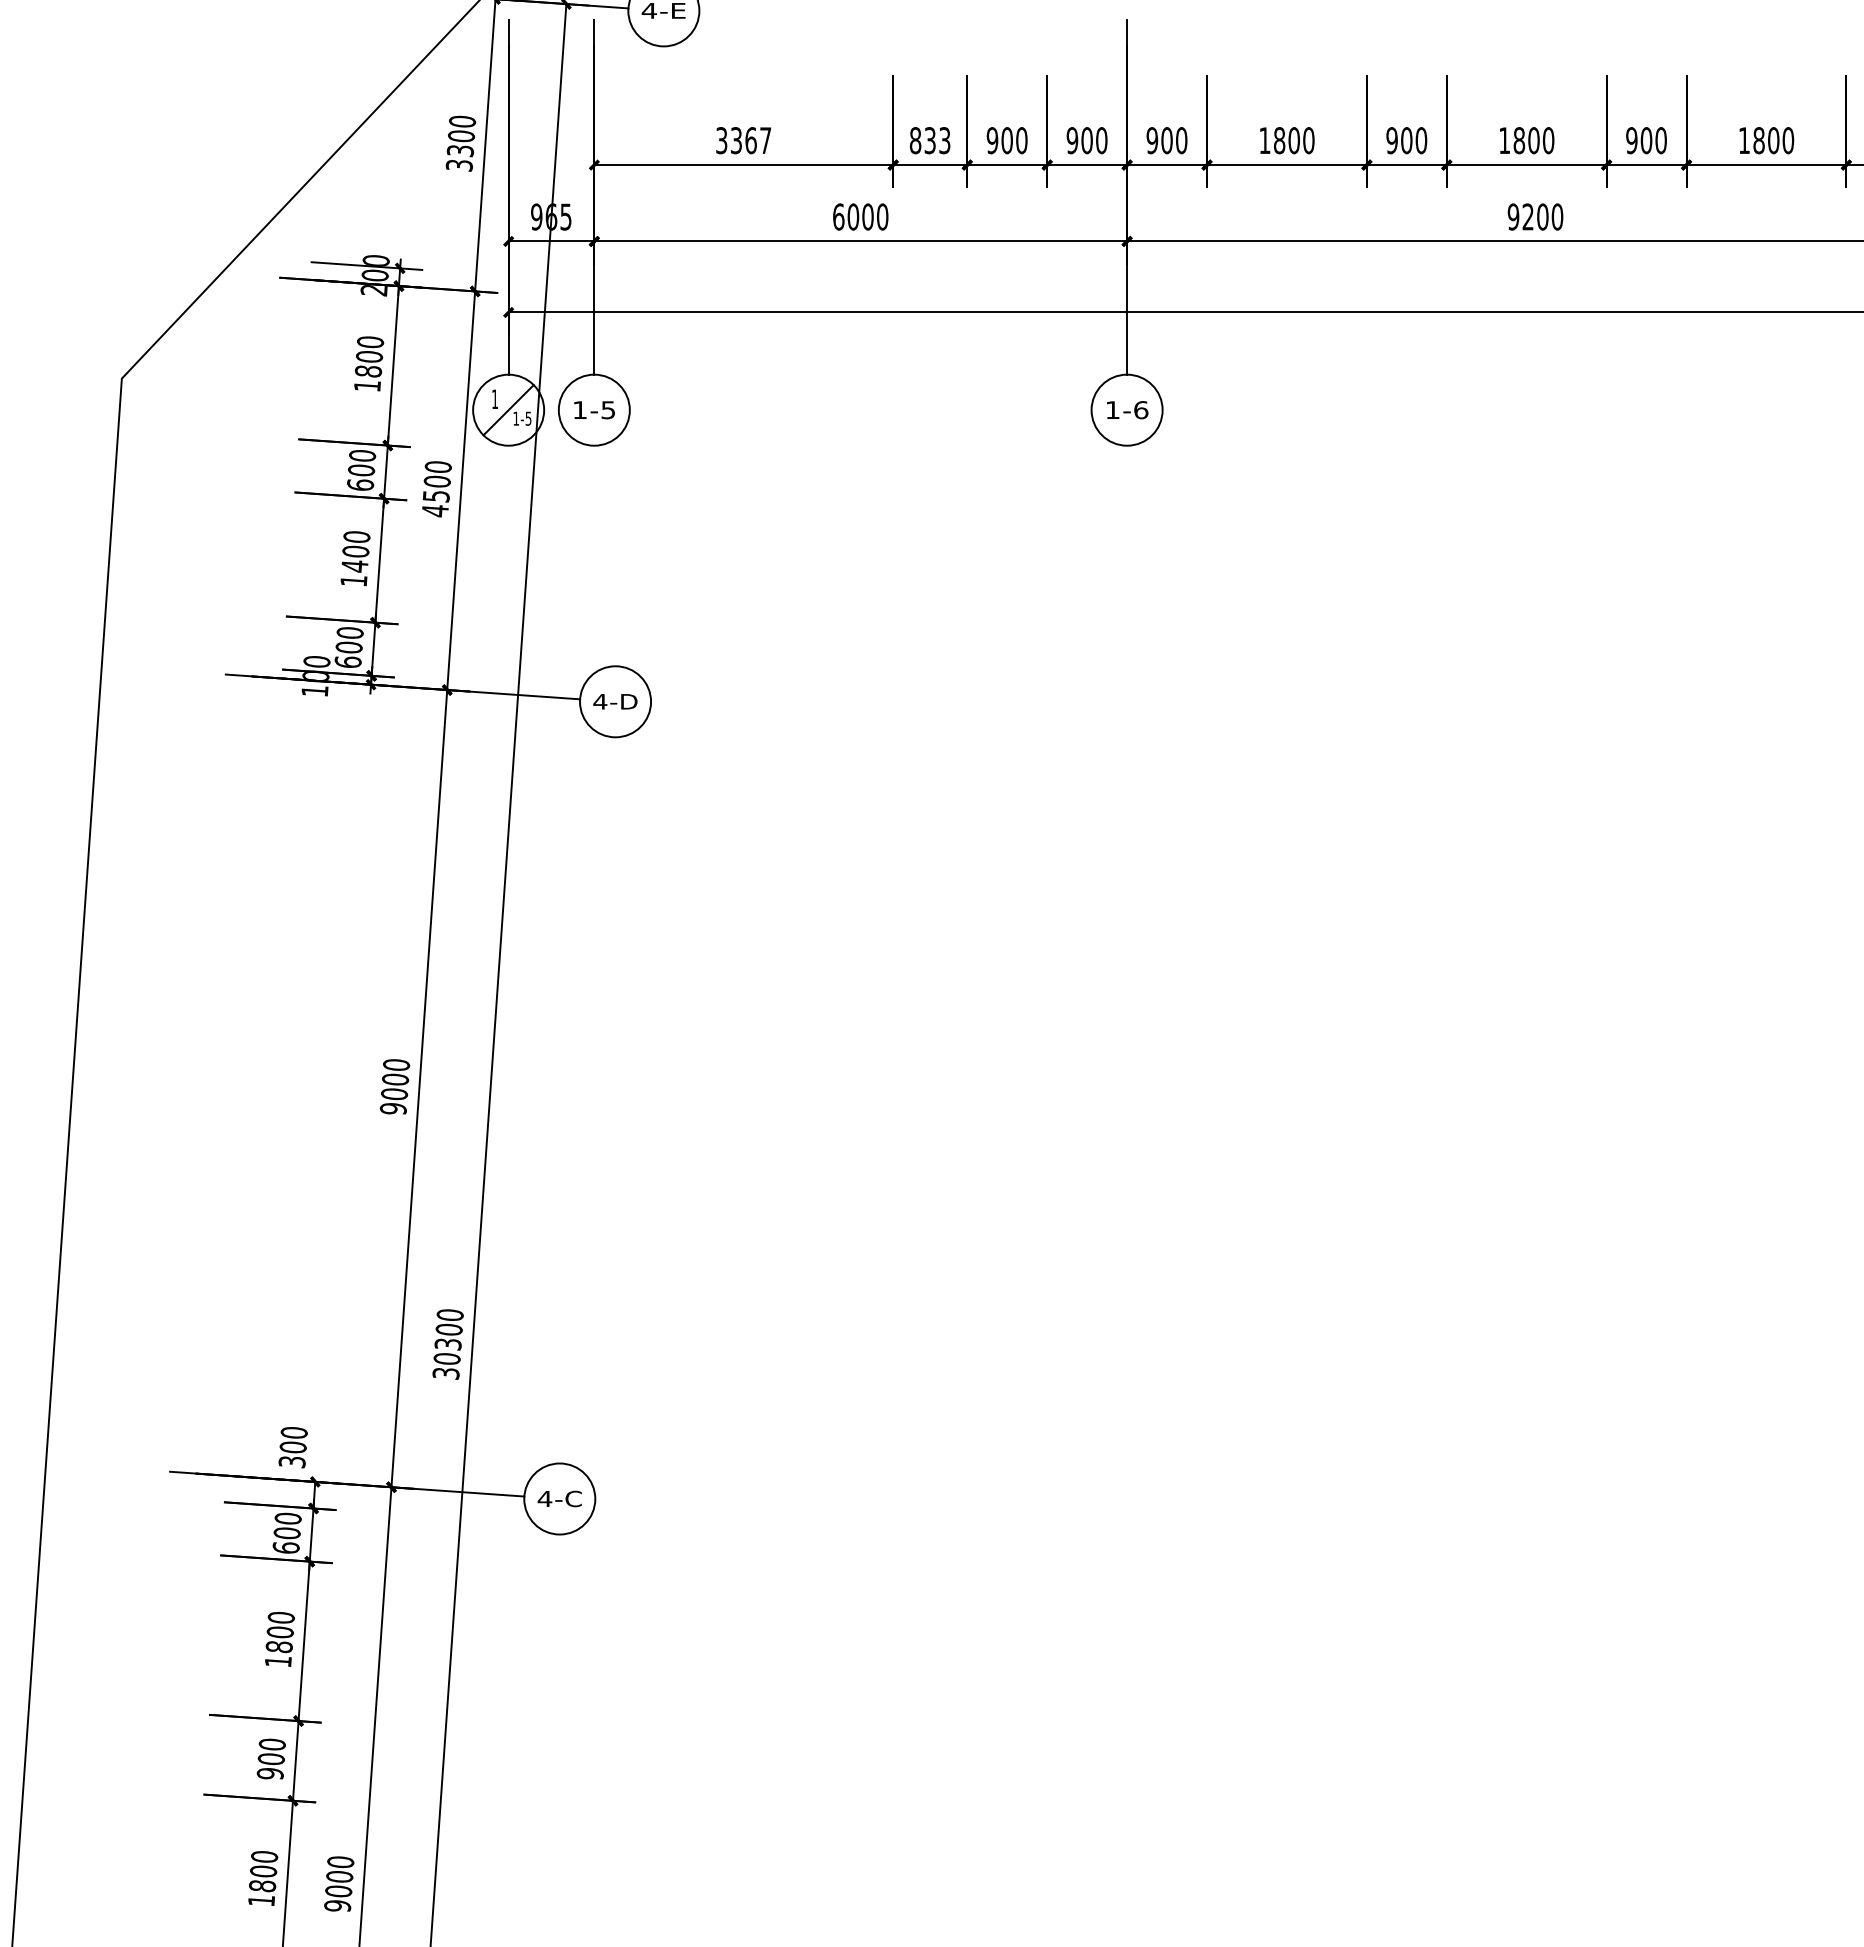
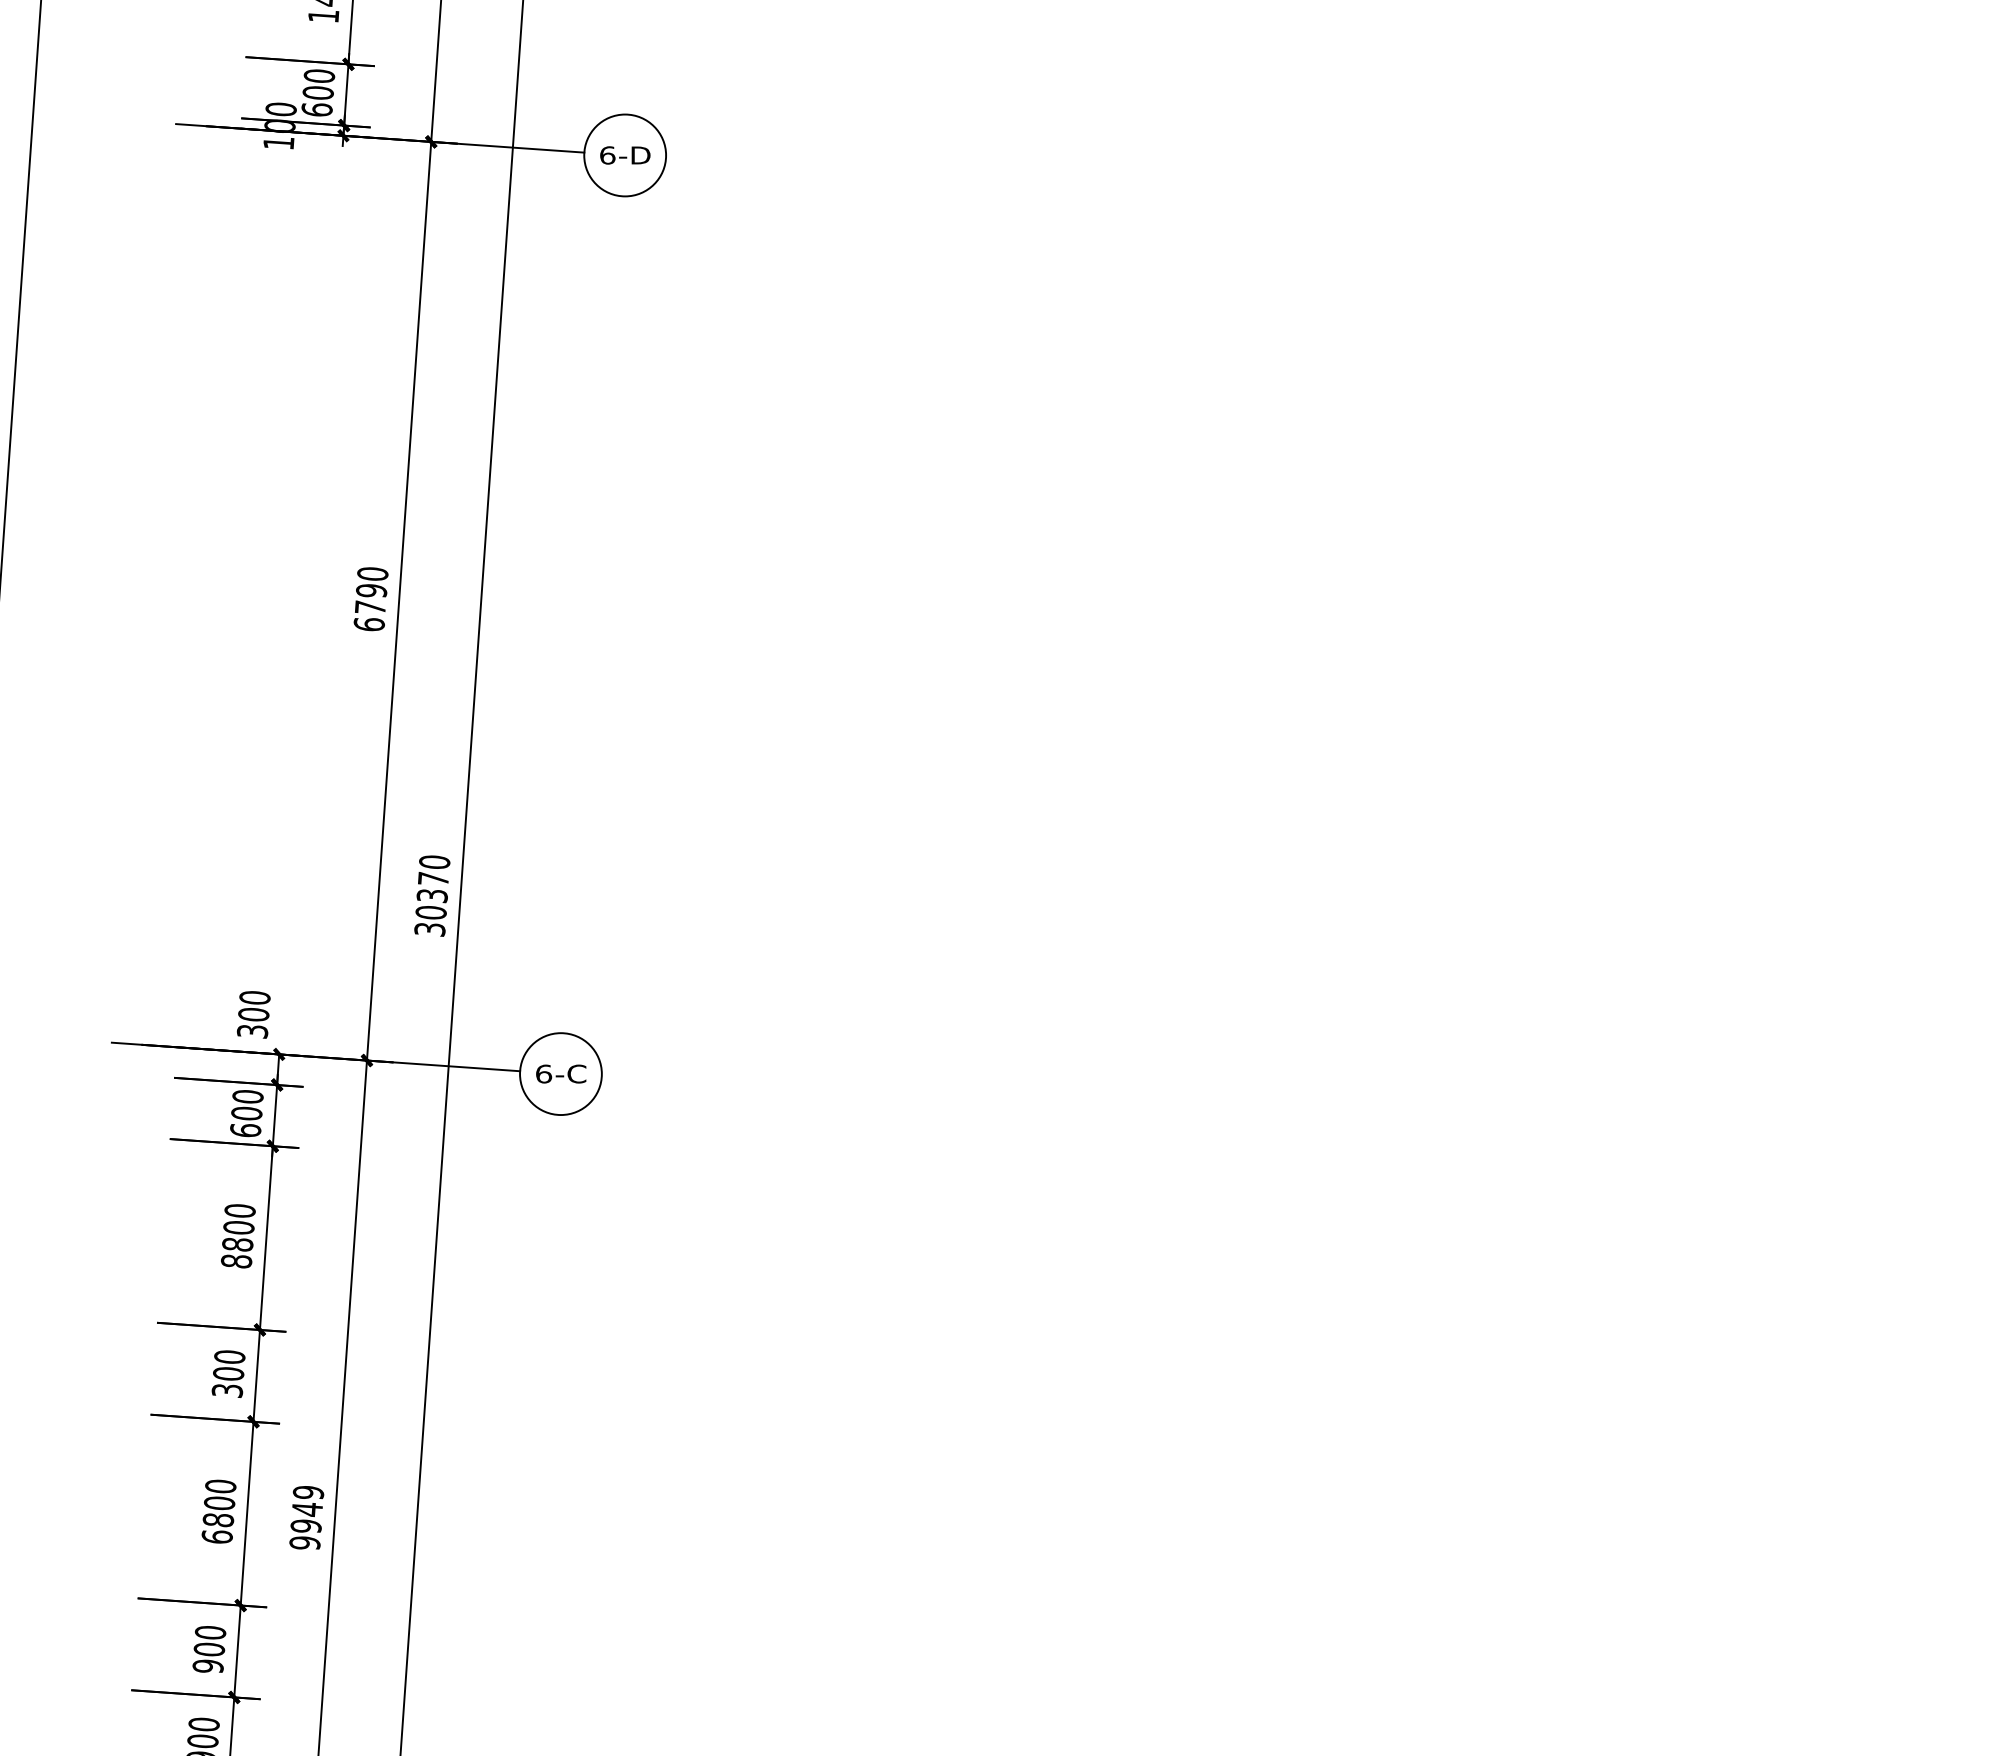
text: (600, 701) -> (607, 155), 4-D -> 6-D
text: (394, 1093) -> (370, 606), 9000 -> 6790
text: (448, 1329) -> (432, 878), 30300 -> 30370
text: (544, 1498) -> (543, 1073), 4-C -> 6-C
text: (277, 1661) -> (235, 1261), 1800 -> 8800
text: (269, 1774) -> (226, 1391), 900 -> 300
text: (339, 1876) -> (307, 1509), 9000 -> 9949
text: (261, 1900) -> (217, 1536), 1800 -> 6800

